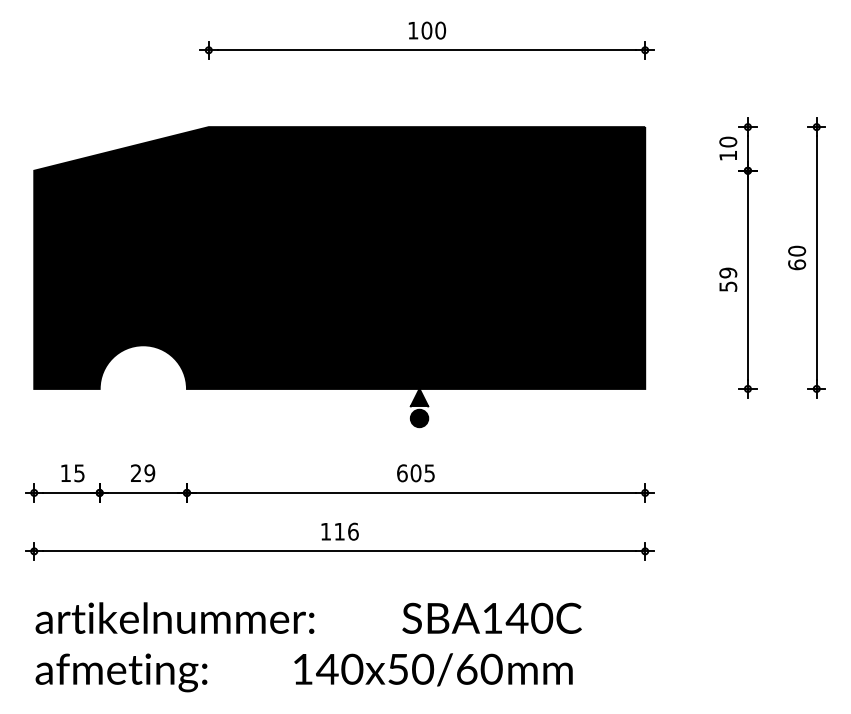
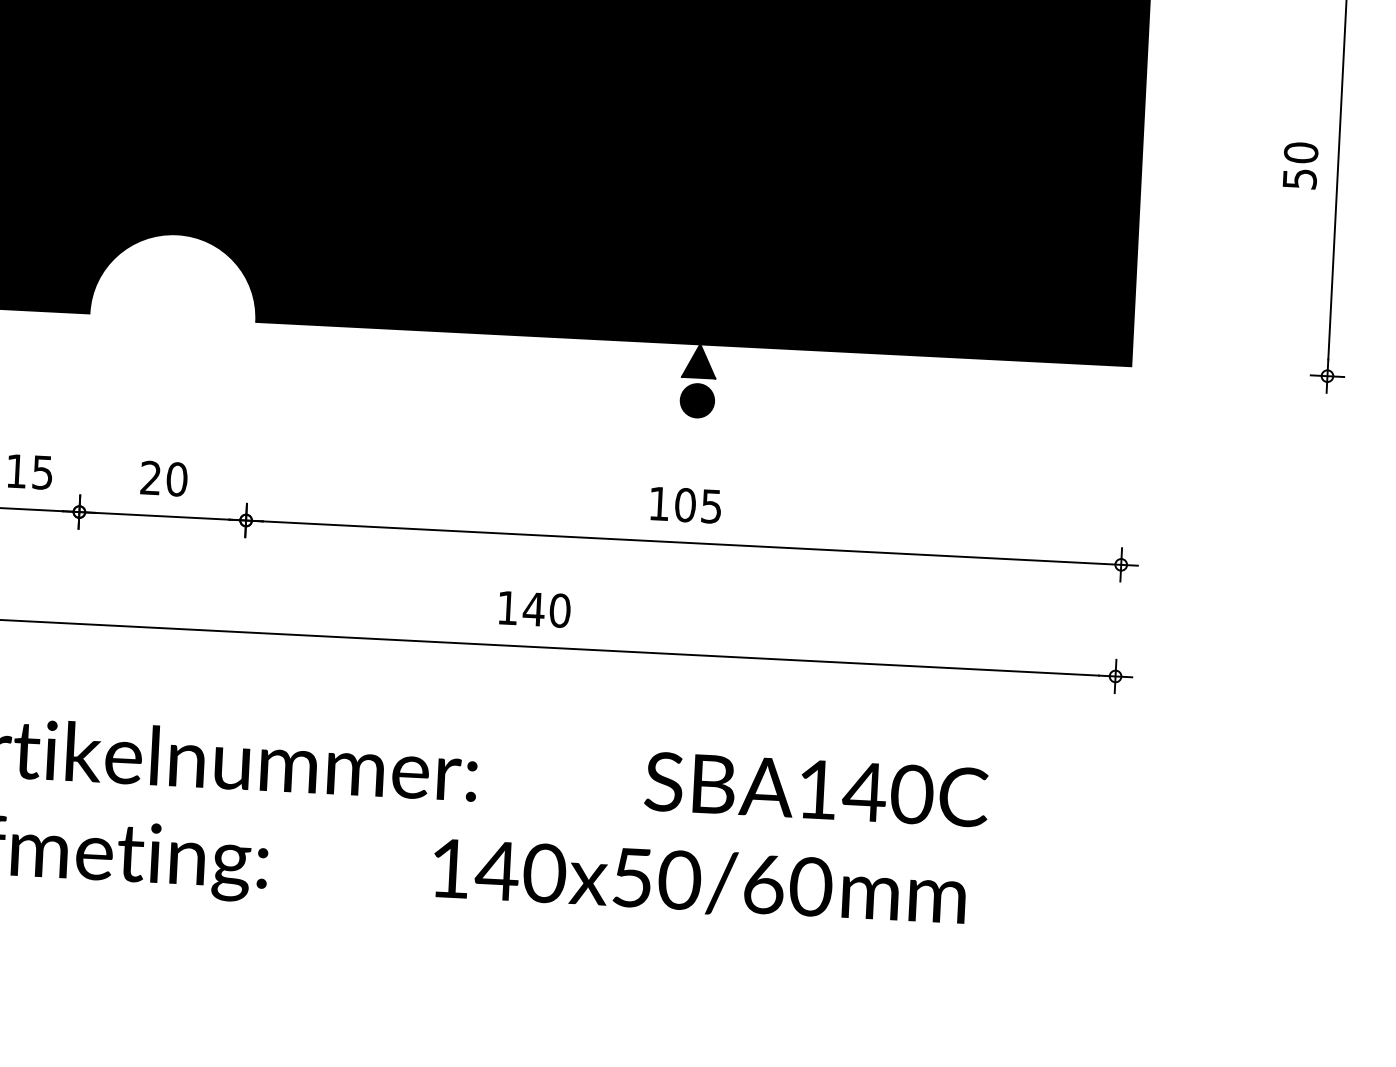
text: (728, 272) -> (1301, 151), 59 -> 50
text: (149, 473) -> (176, 479), 29 -> 20
text: (402, 473) -> (659, 504), 605 -> 105
text: (346, 531) -> (547, 609), 116 -> 140

